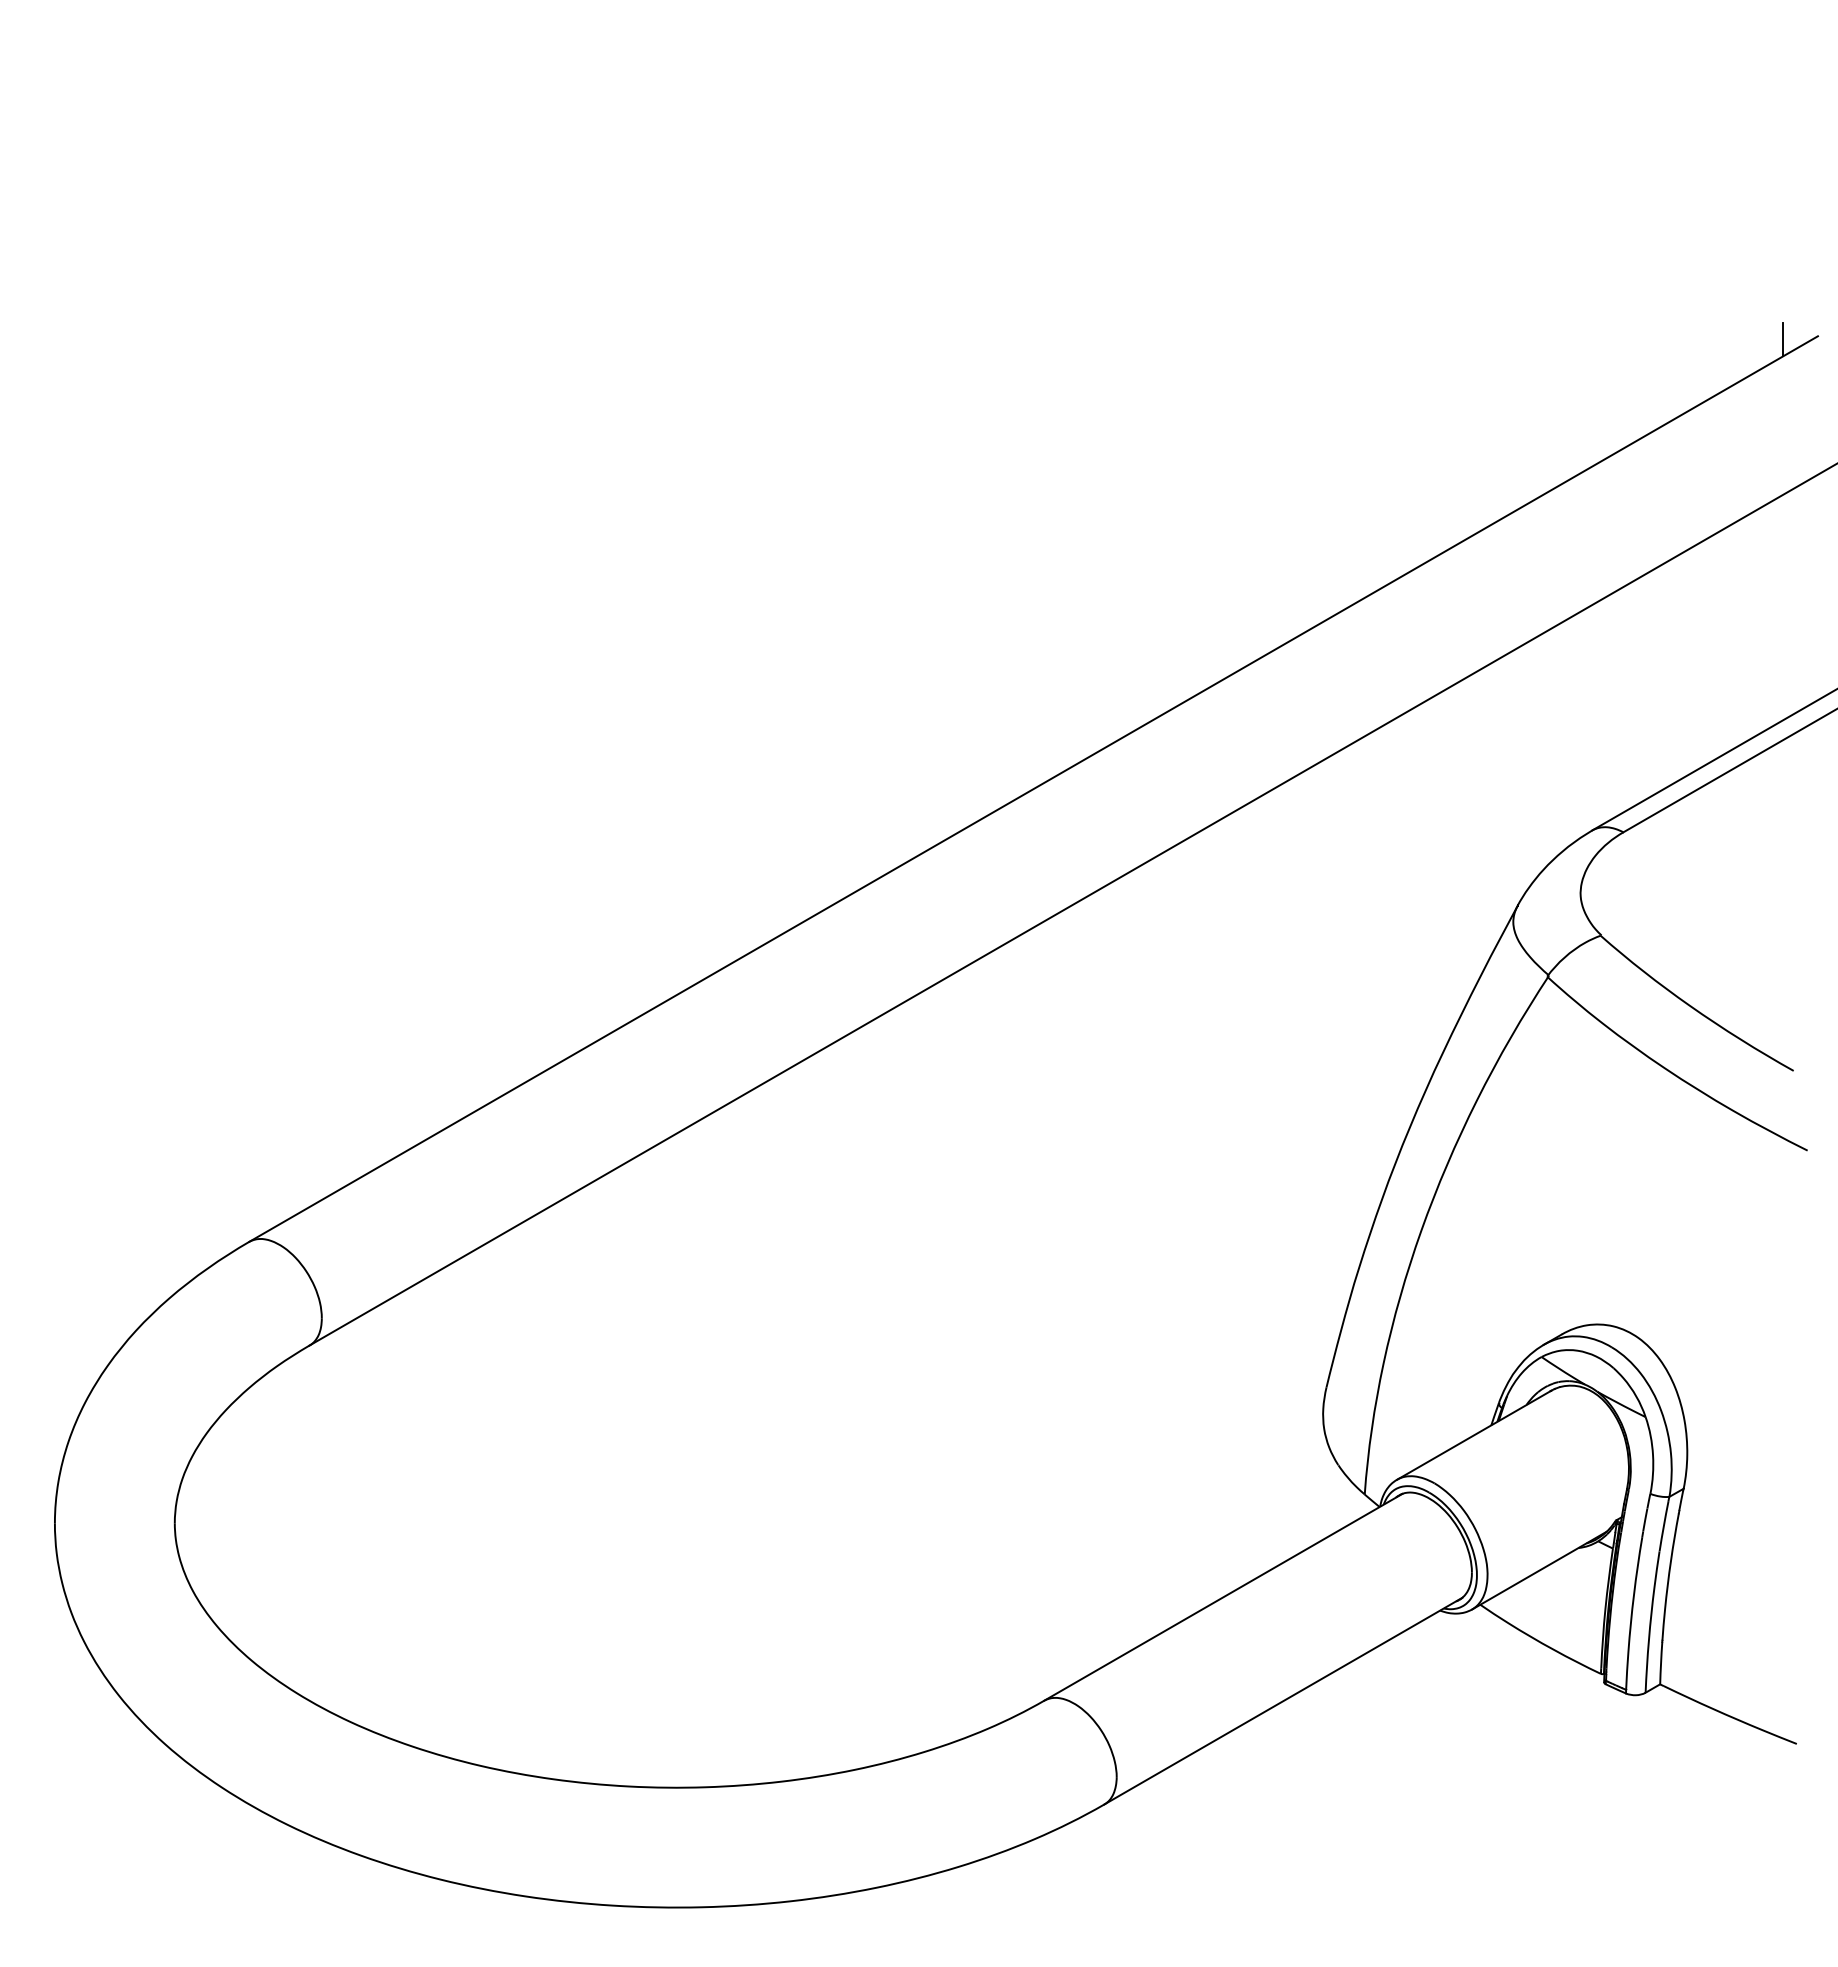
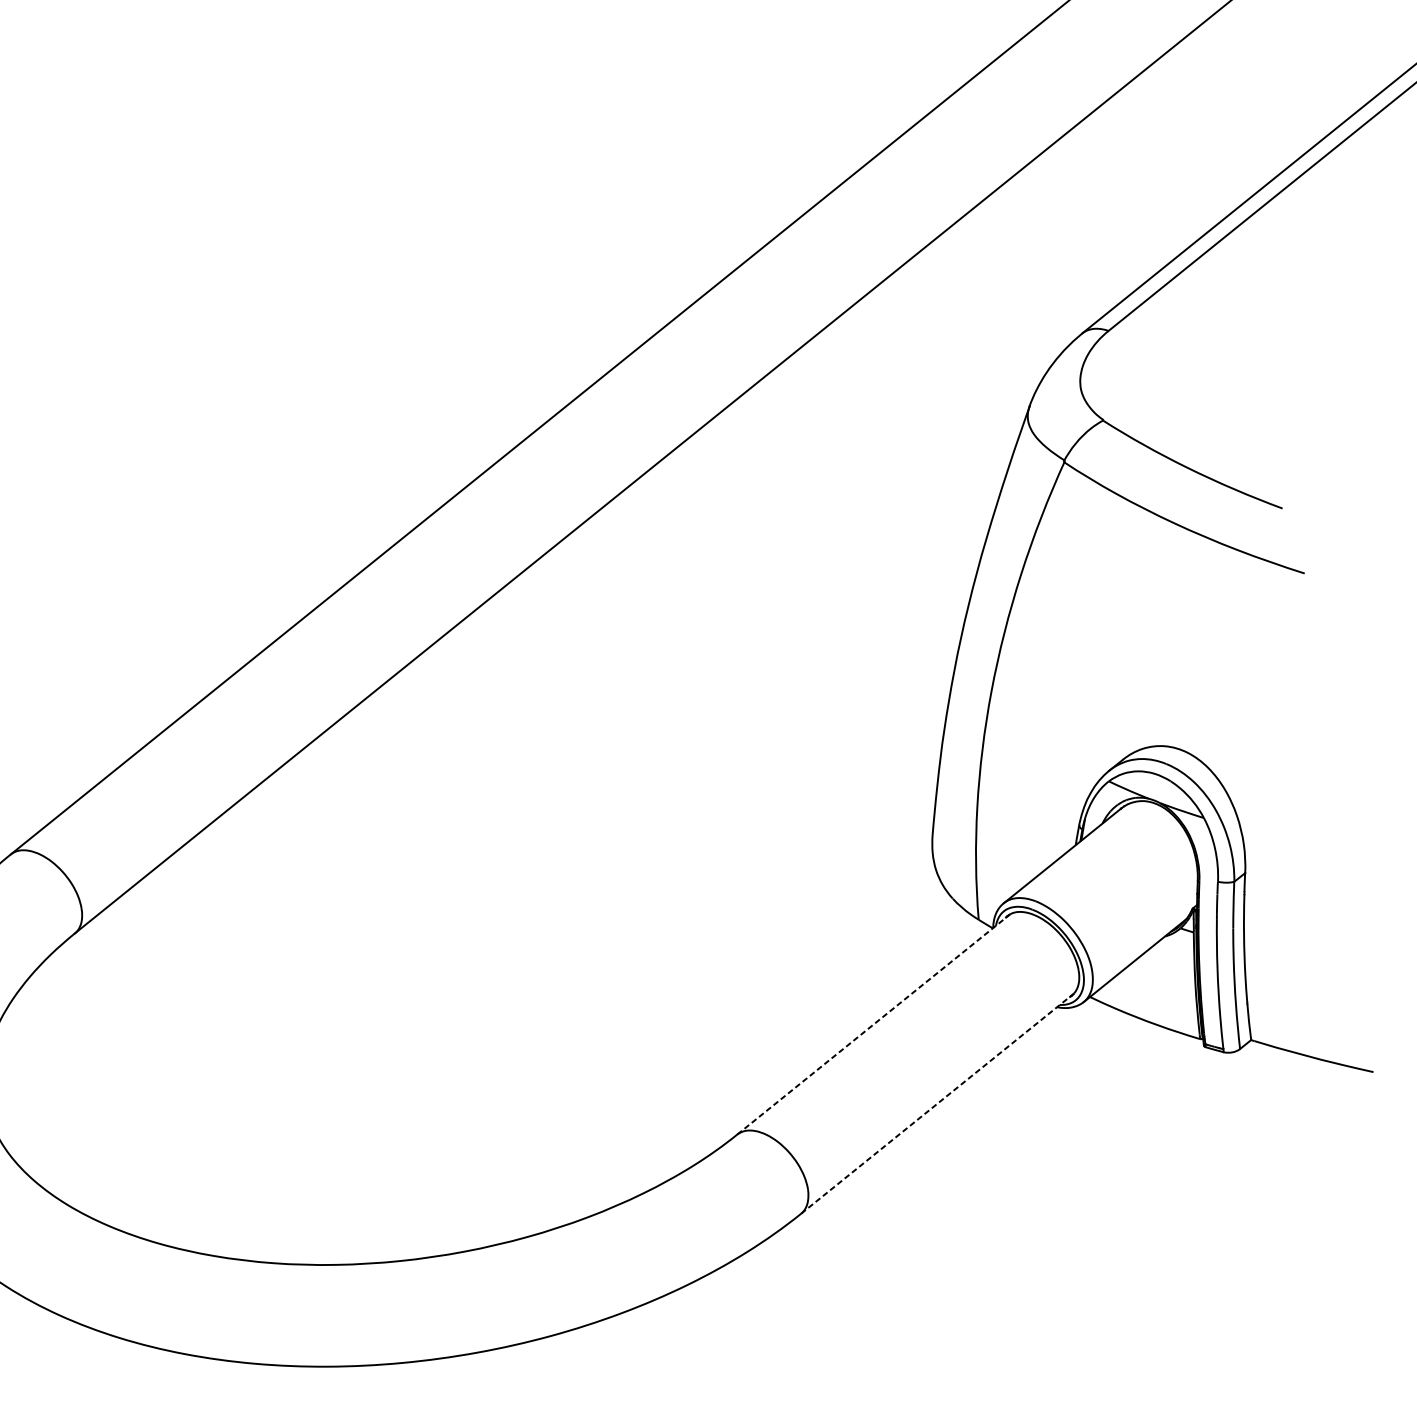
line: (1223, 1597) -> (873, 1024), solid -> dashed
line: (1283, 1701) -> (937, 1103), solid -> dashed

